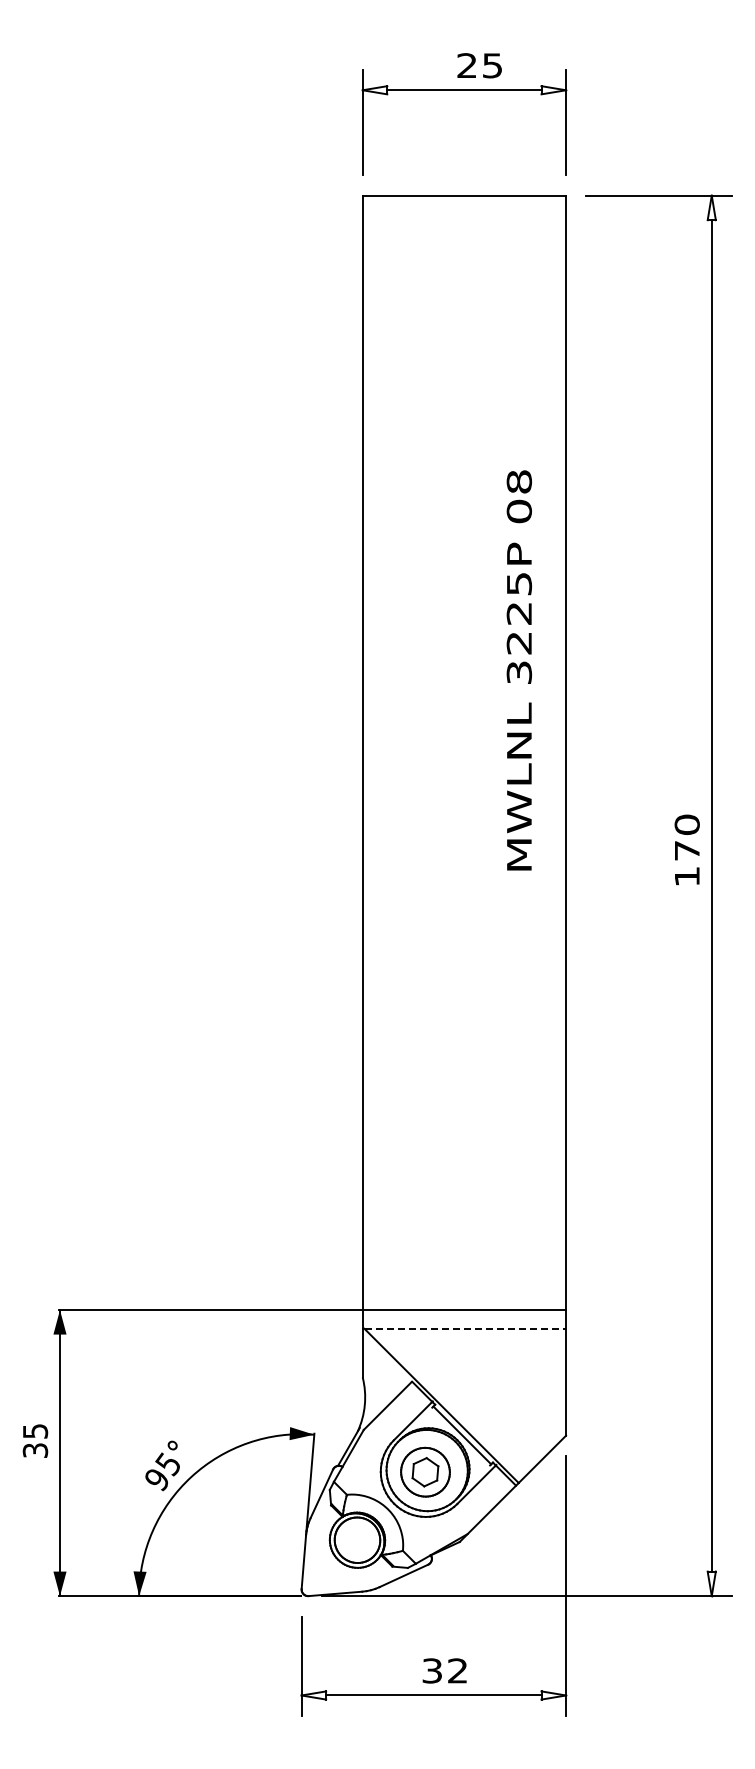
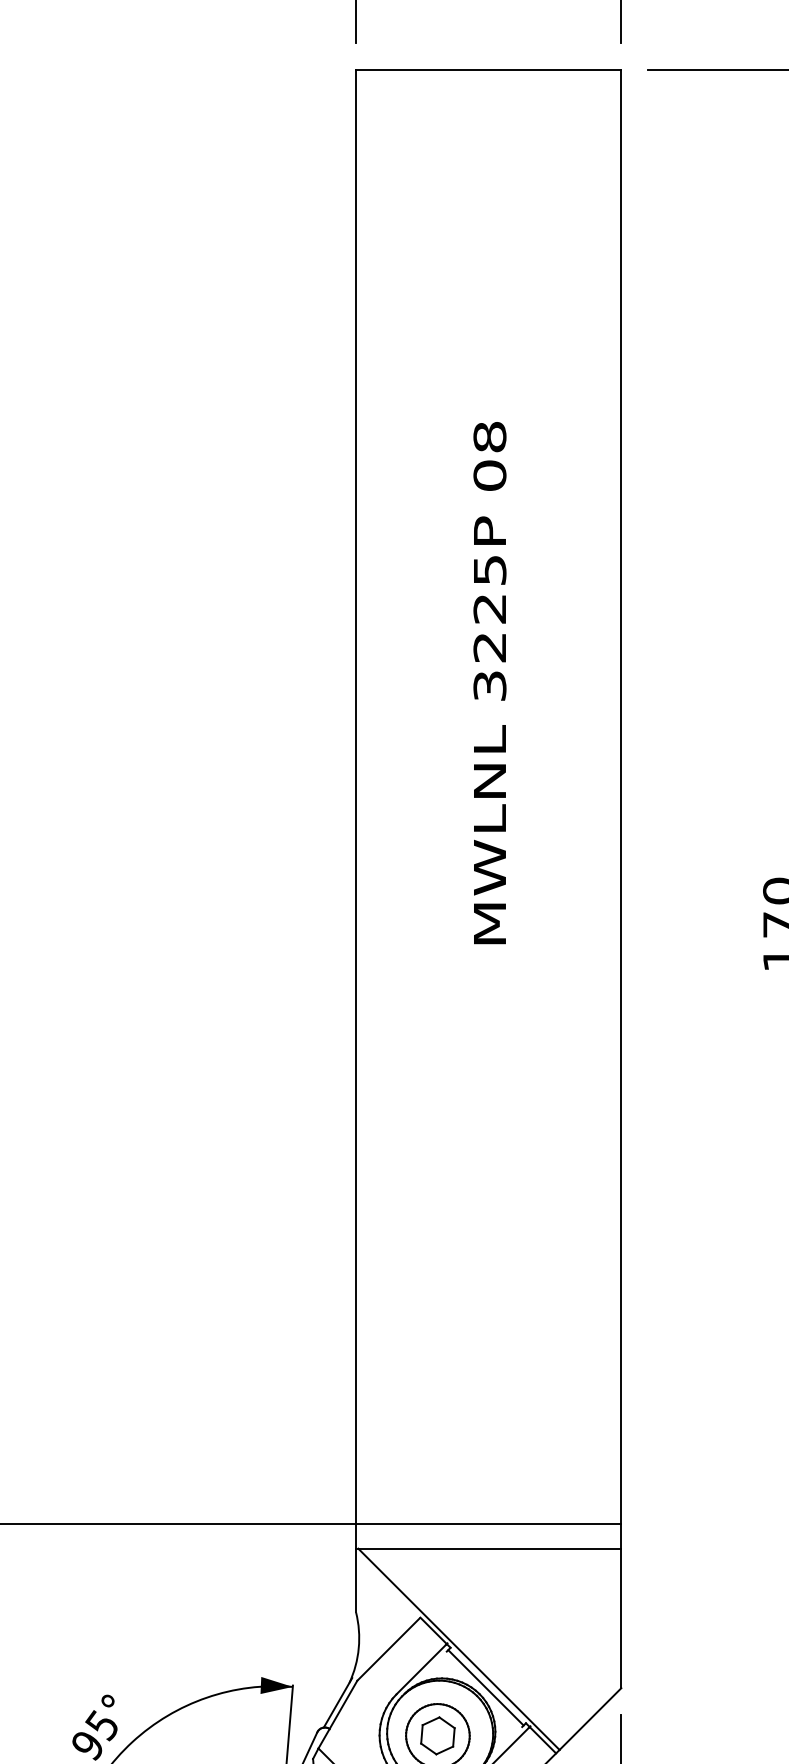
text: (518, 670) -> (488, 683), moved
line: (465, 1328) -> (490, 1548), dashed -> solid

